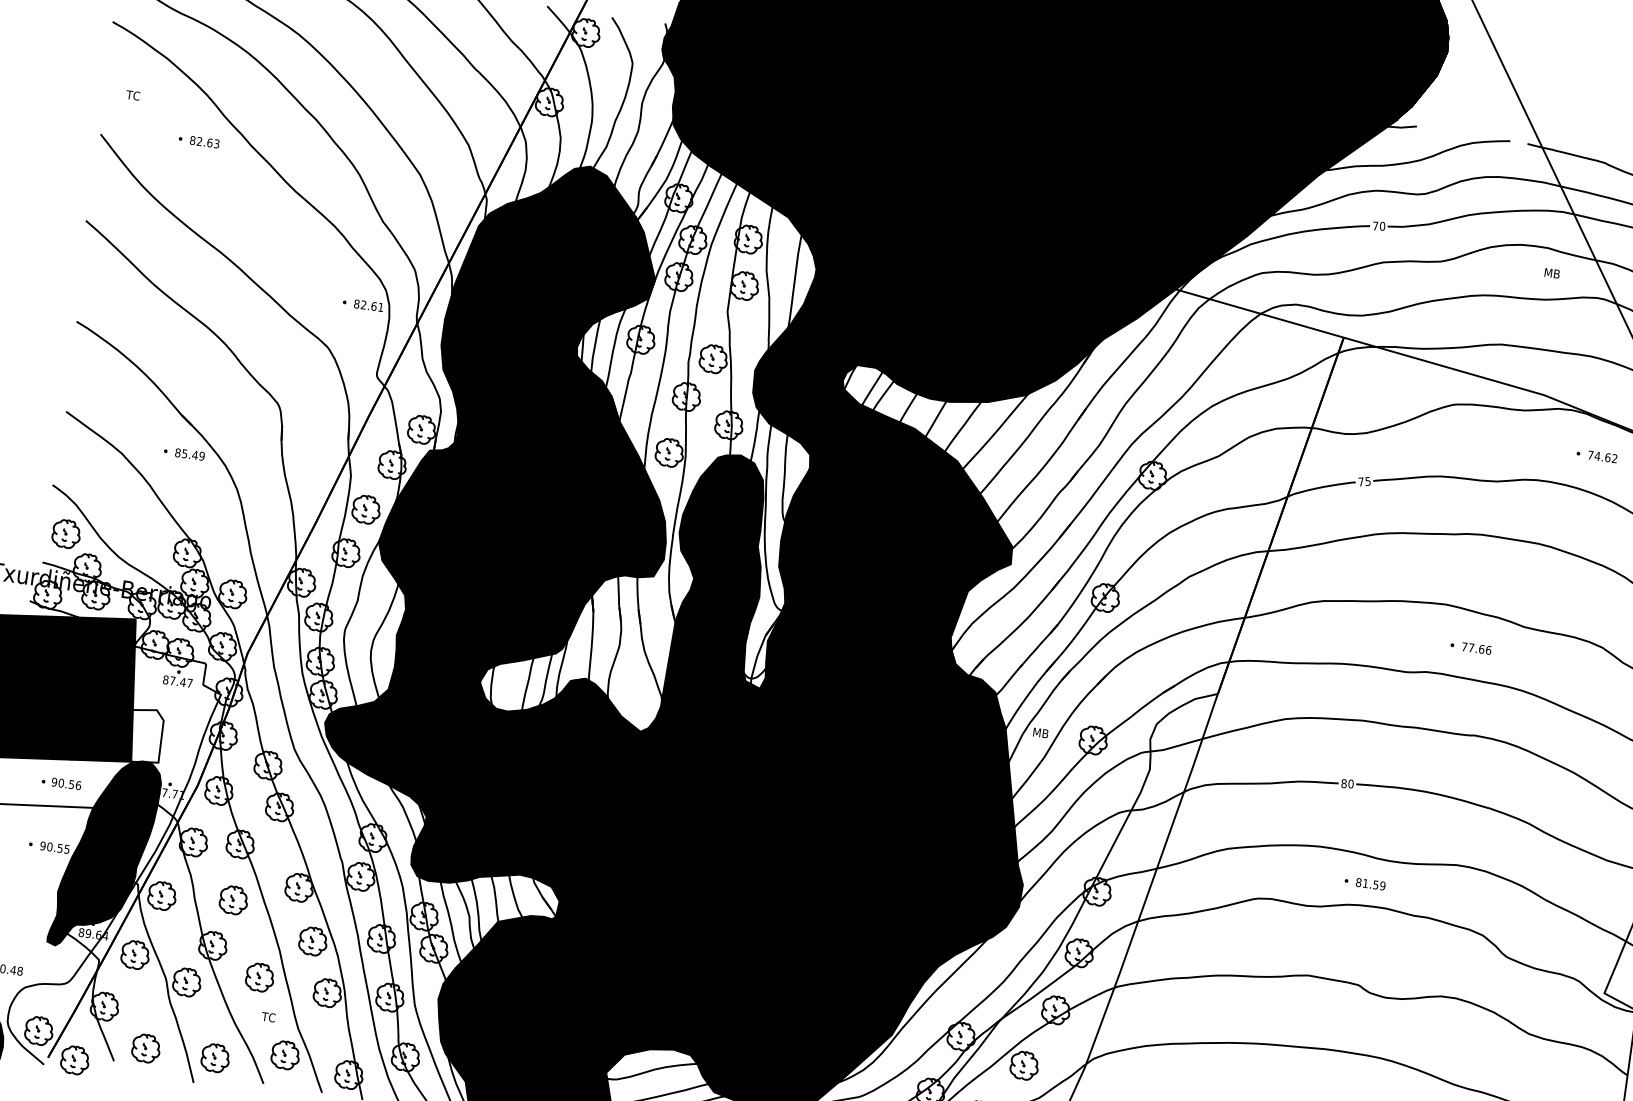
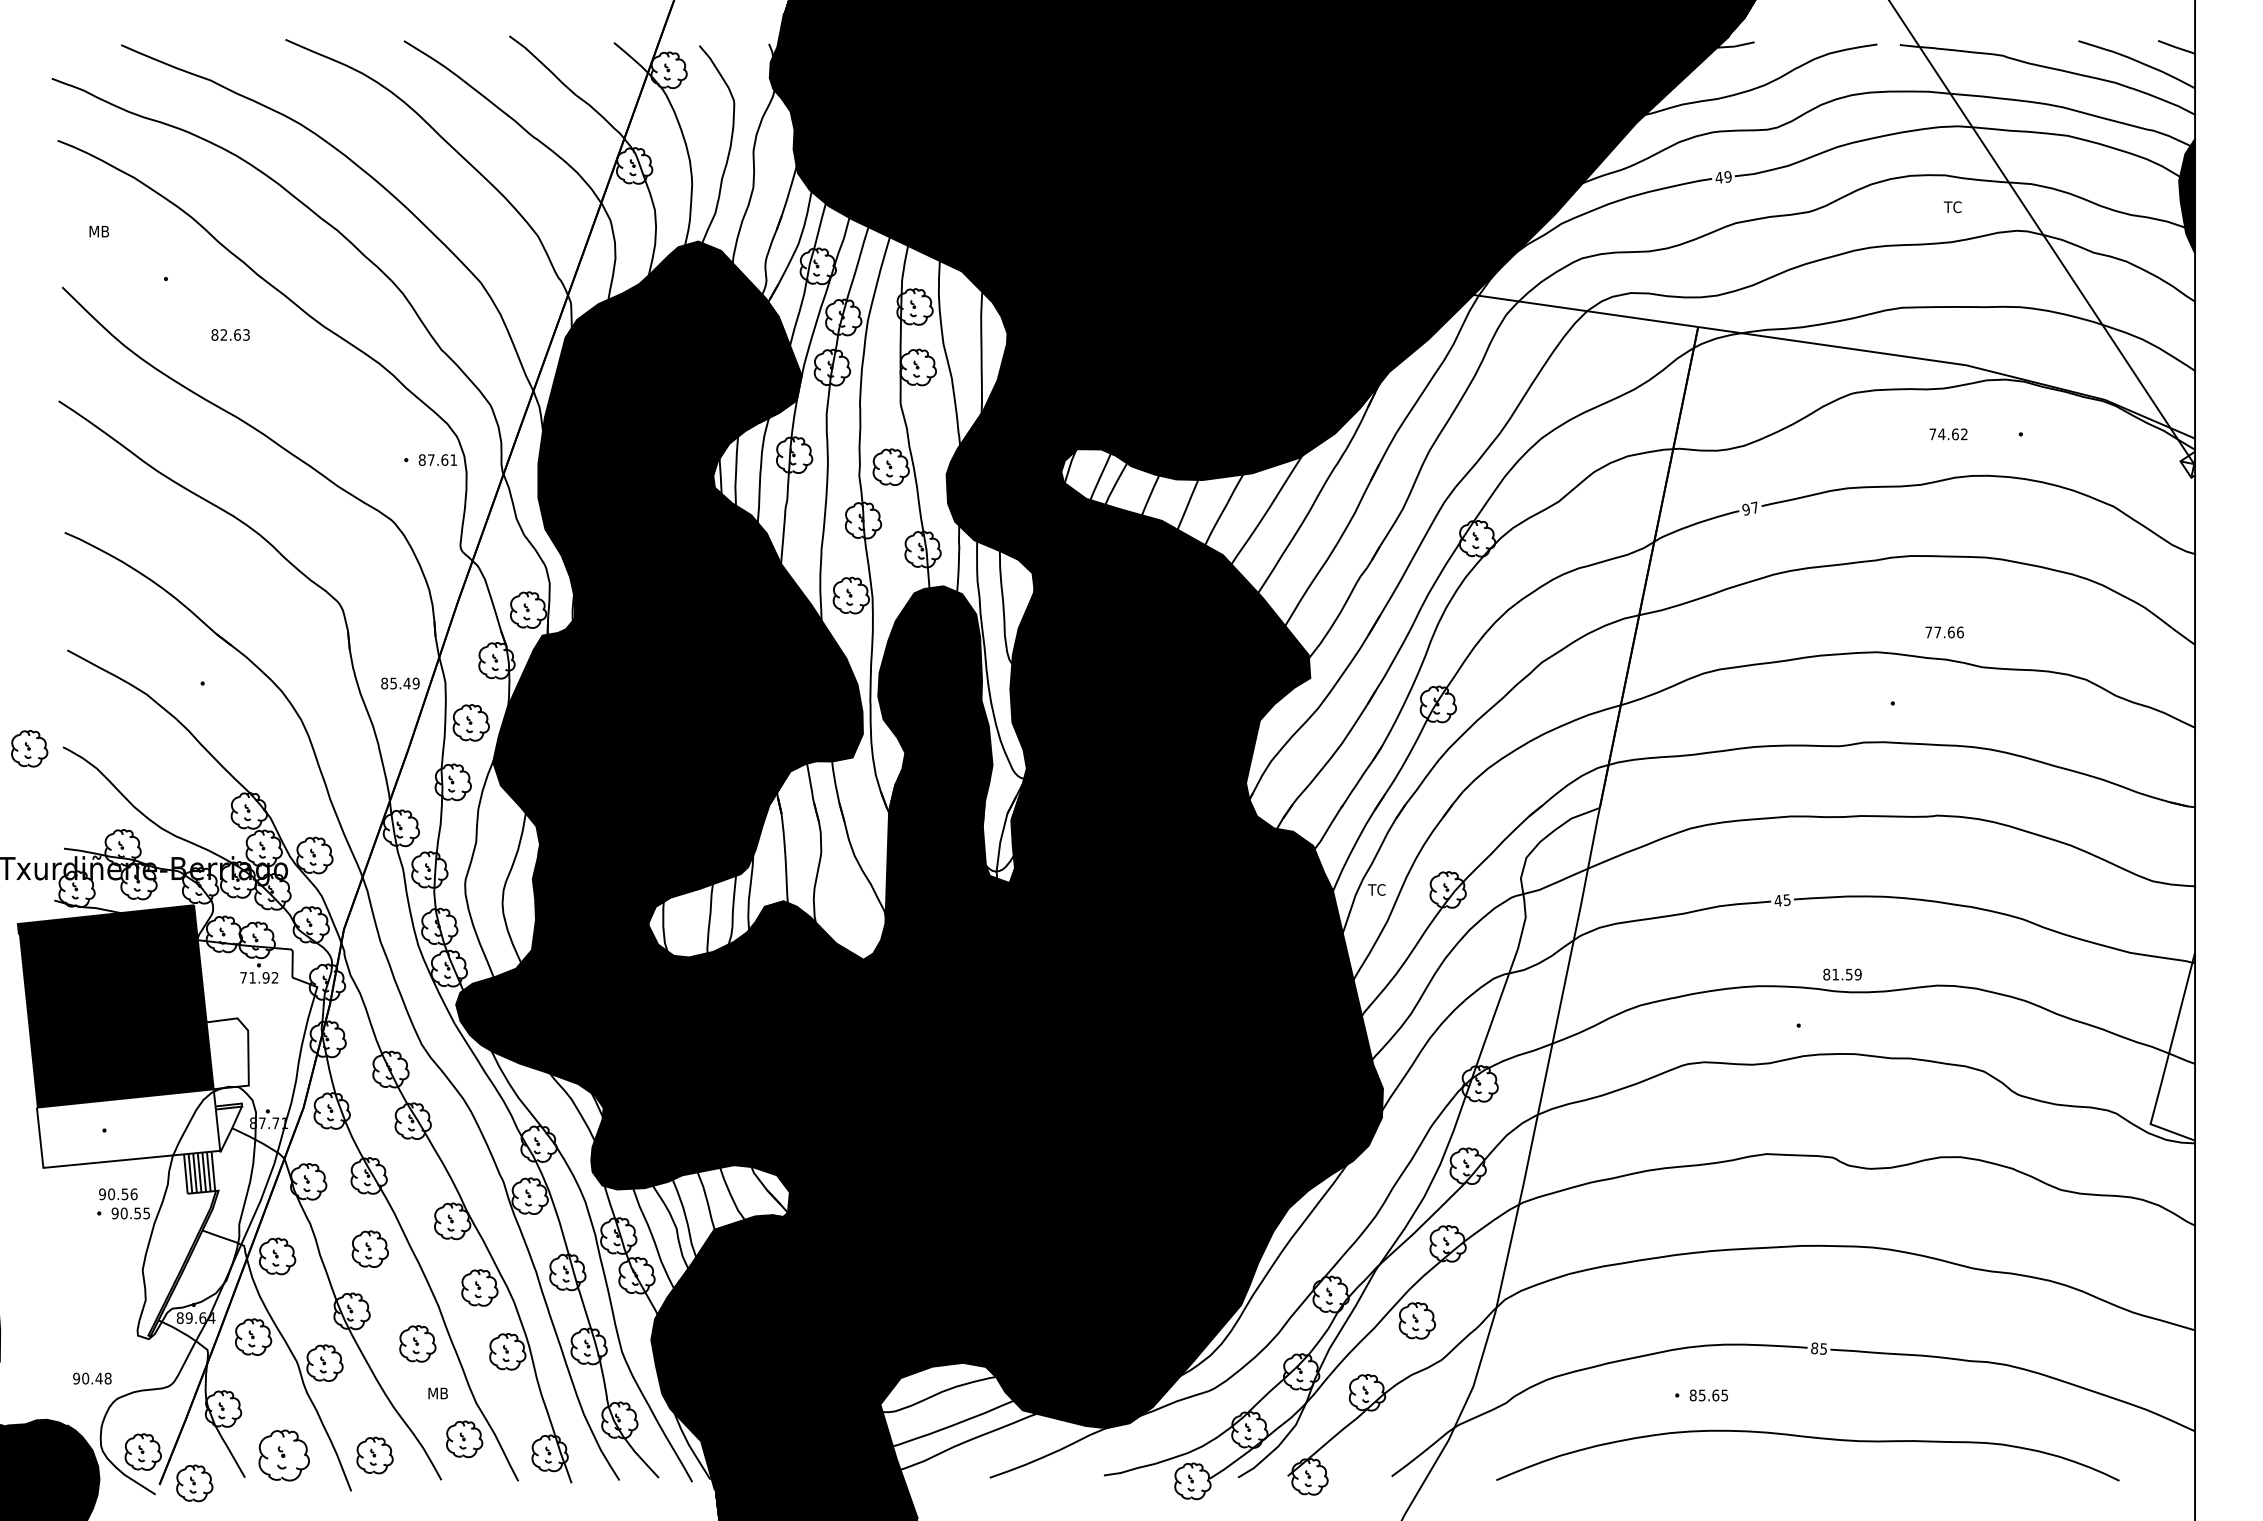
text: (134, 95) -> (98, 231), TC -> MB
text: (204, 141) -> (230, 334), moved
text: (1378, 226) -> (1723, 177), 70 -> 49
text: (1551, 273) -> (1953, 207), MB -> TC
text: (363, 304) -> (430, 459), 82.61 -> 87.61
text: (190, 454) -> (400, 683), moved
text: (1602, 457) -> (1948, 434), moved
text: (1364, 481) -> (1750, 508), 75 -> 97
part: (66, 533) -> (29, 748), moved
text: (1476, 648) -> (1944, 632), moved
text: (178, 681) -> (259, 977), 87.47 -> 71.92
text: (1039, 732) -> (1377, 889), MB -> TC
text: (1347, 783) -> (1782, 900), 80 -> 45
text: (66, 784) -> (118, 1194), moved
fill: (105, 853) -> (196, 1212), removed
text: (1370, 884) -> (1842, 974), moved
text: (269, 1017) -> (437, 1393), TC -> MB
part: (145, 1048) -> (283, 1455), size x1.4

